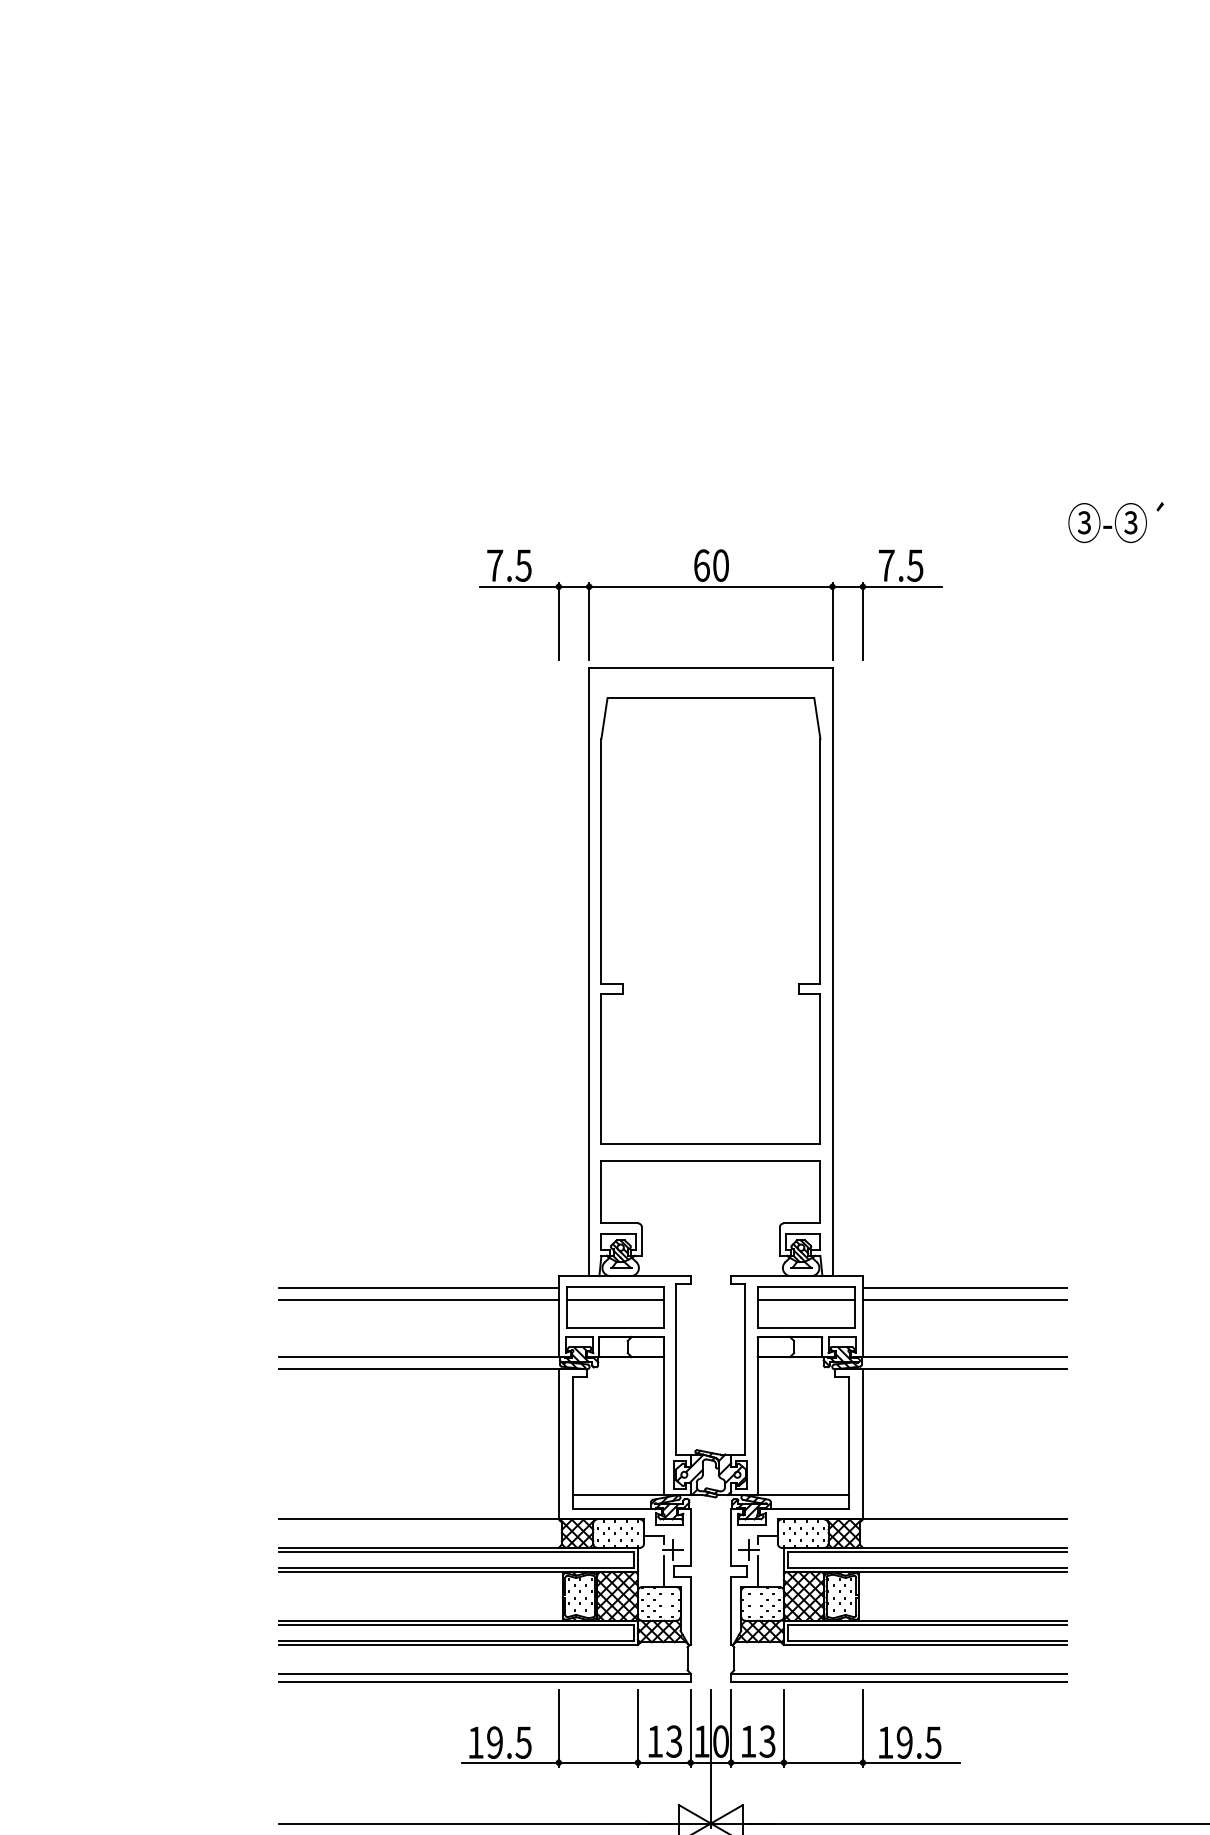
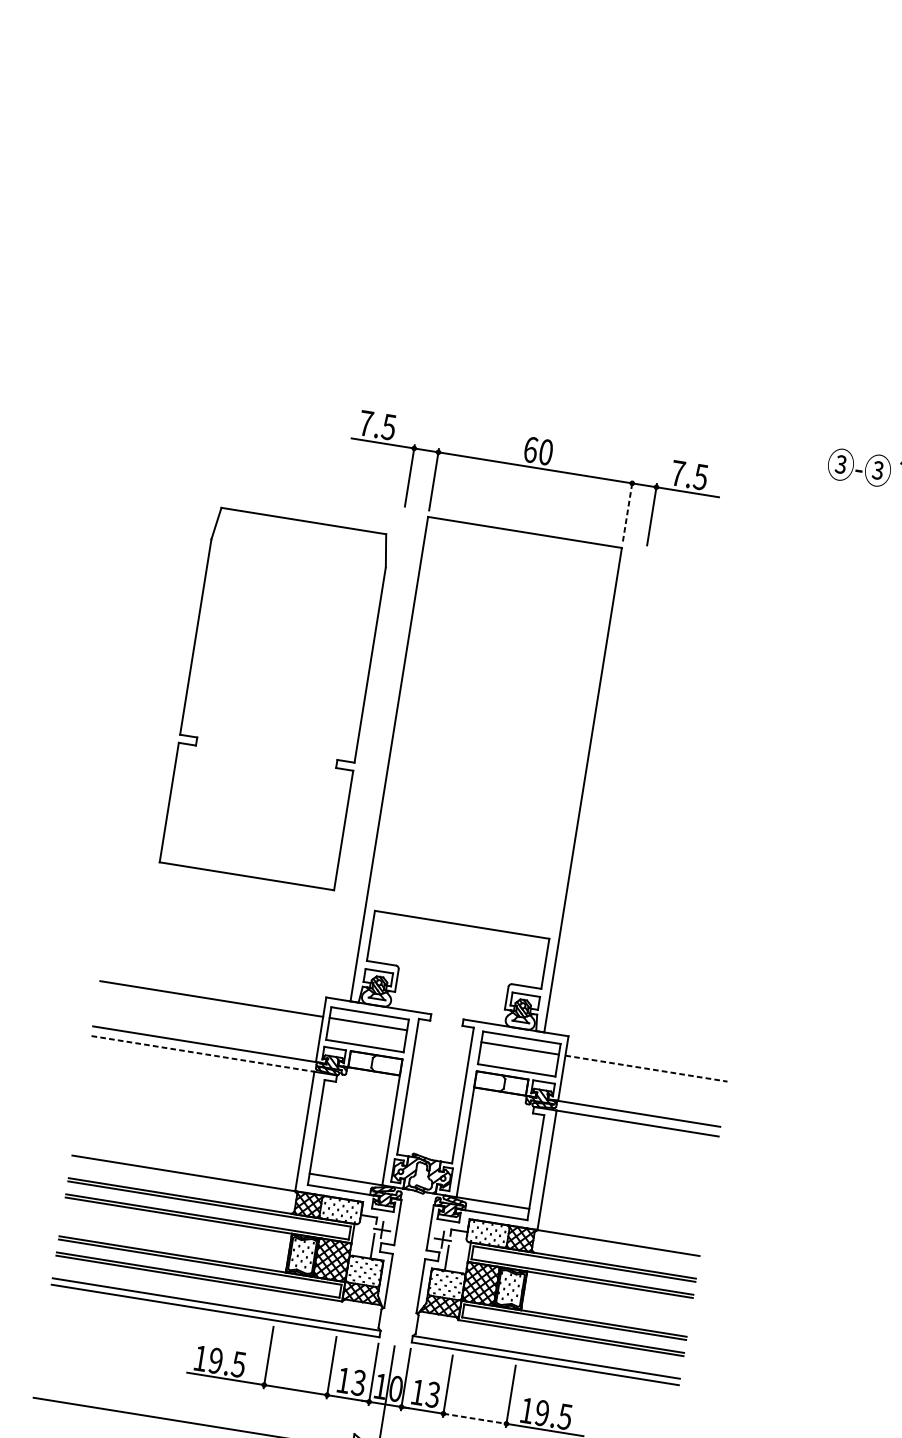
line: (832, 621) -> (627, 511), solid -> dashed
part: (710, 920) -> (275, 697), moved
line: (418, 1288) -> (212, 989), removed
line: (964, 1288) -> (647, 1059), removed
line: (964, 1300) -> (646, 1068), solid -> dashed
line: (419, 1369) -> (203, 1054), solid -> dashed
line: (823, 1762) -> (475, 1418), solid -> dashed

